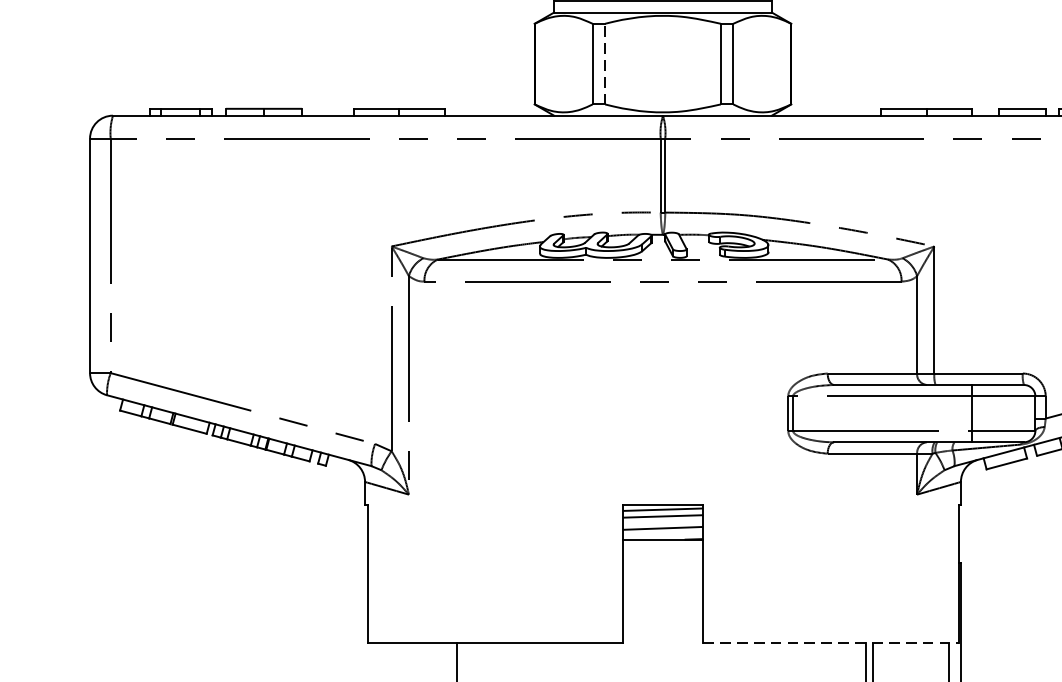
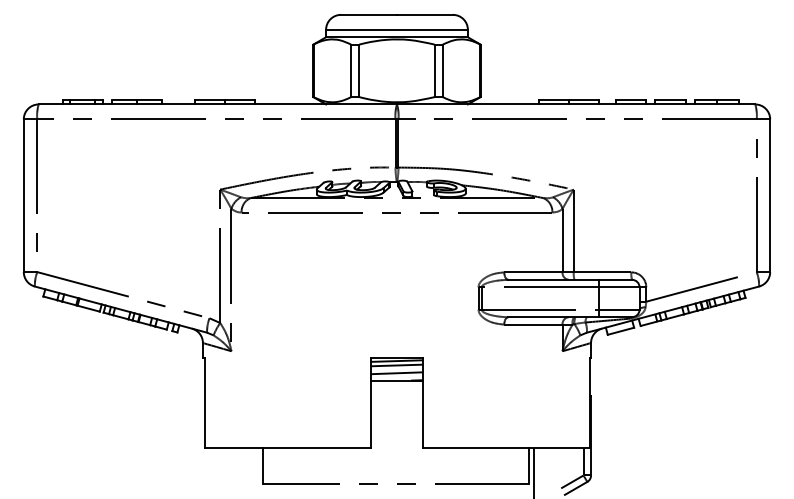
line: (605, 63) -> (359, 70), dashed -> solid
line: (831, 642) -> (506, 447), dashed -> solid

